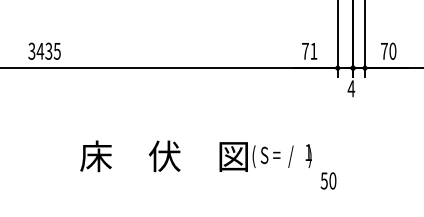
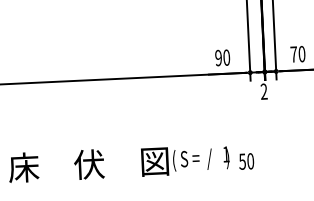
text: (309, 50) -> (222, 57), 71 -> 90
text: (351, 88) -> (264, 91), 4 -> 2
text: (328, 180) -> (246, 161), moved

